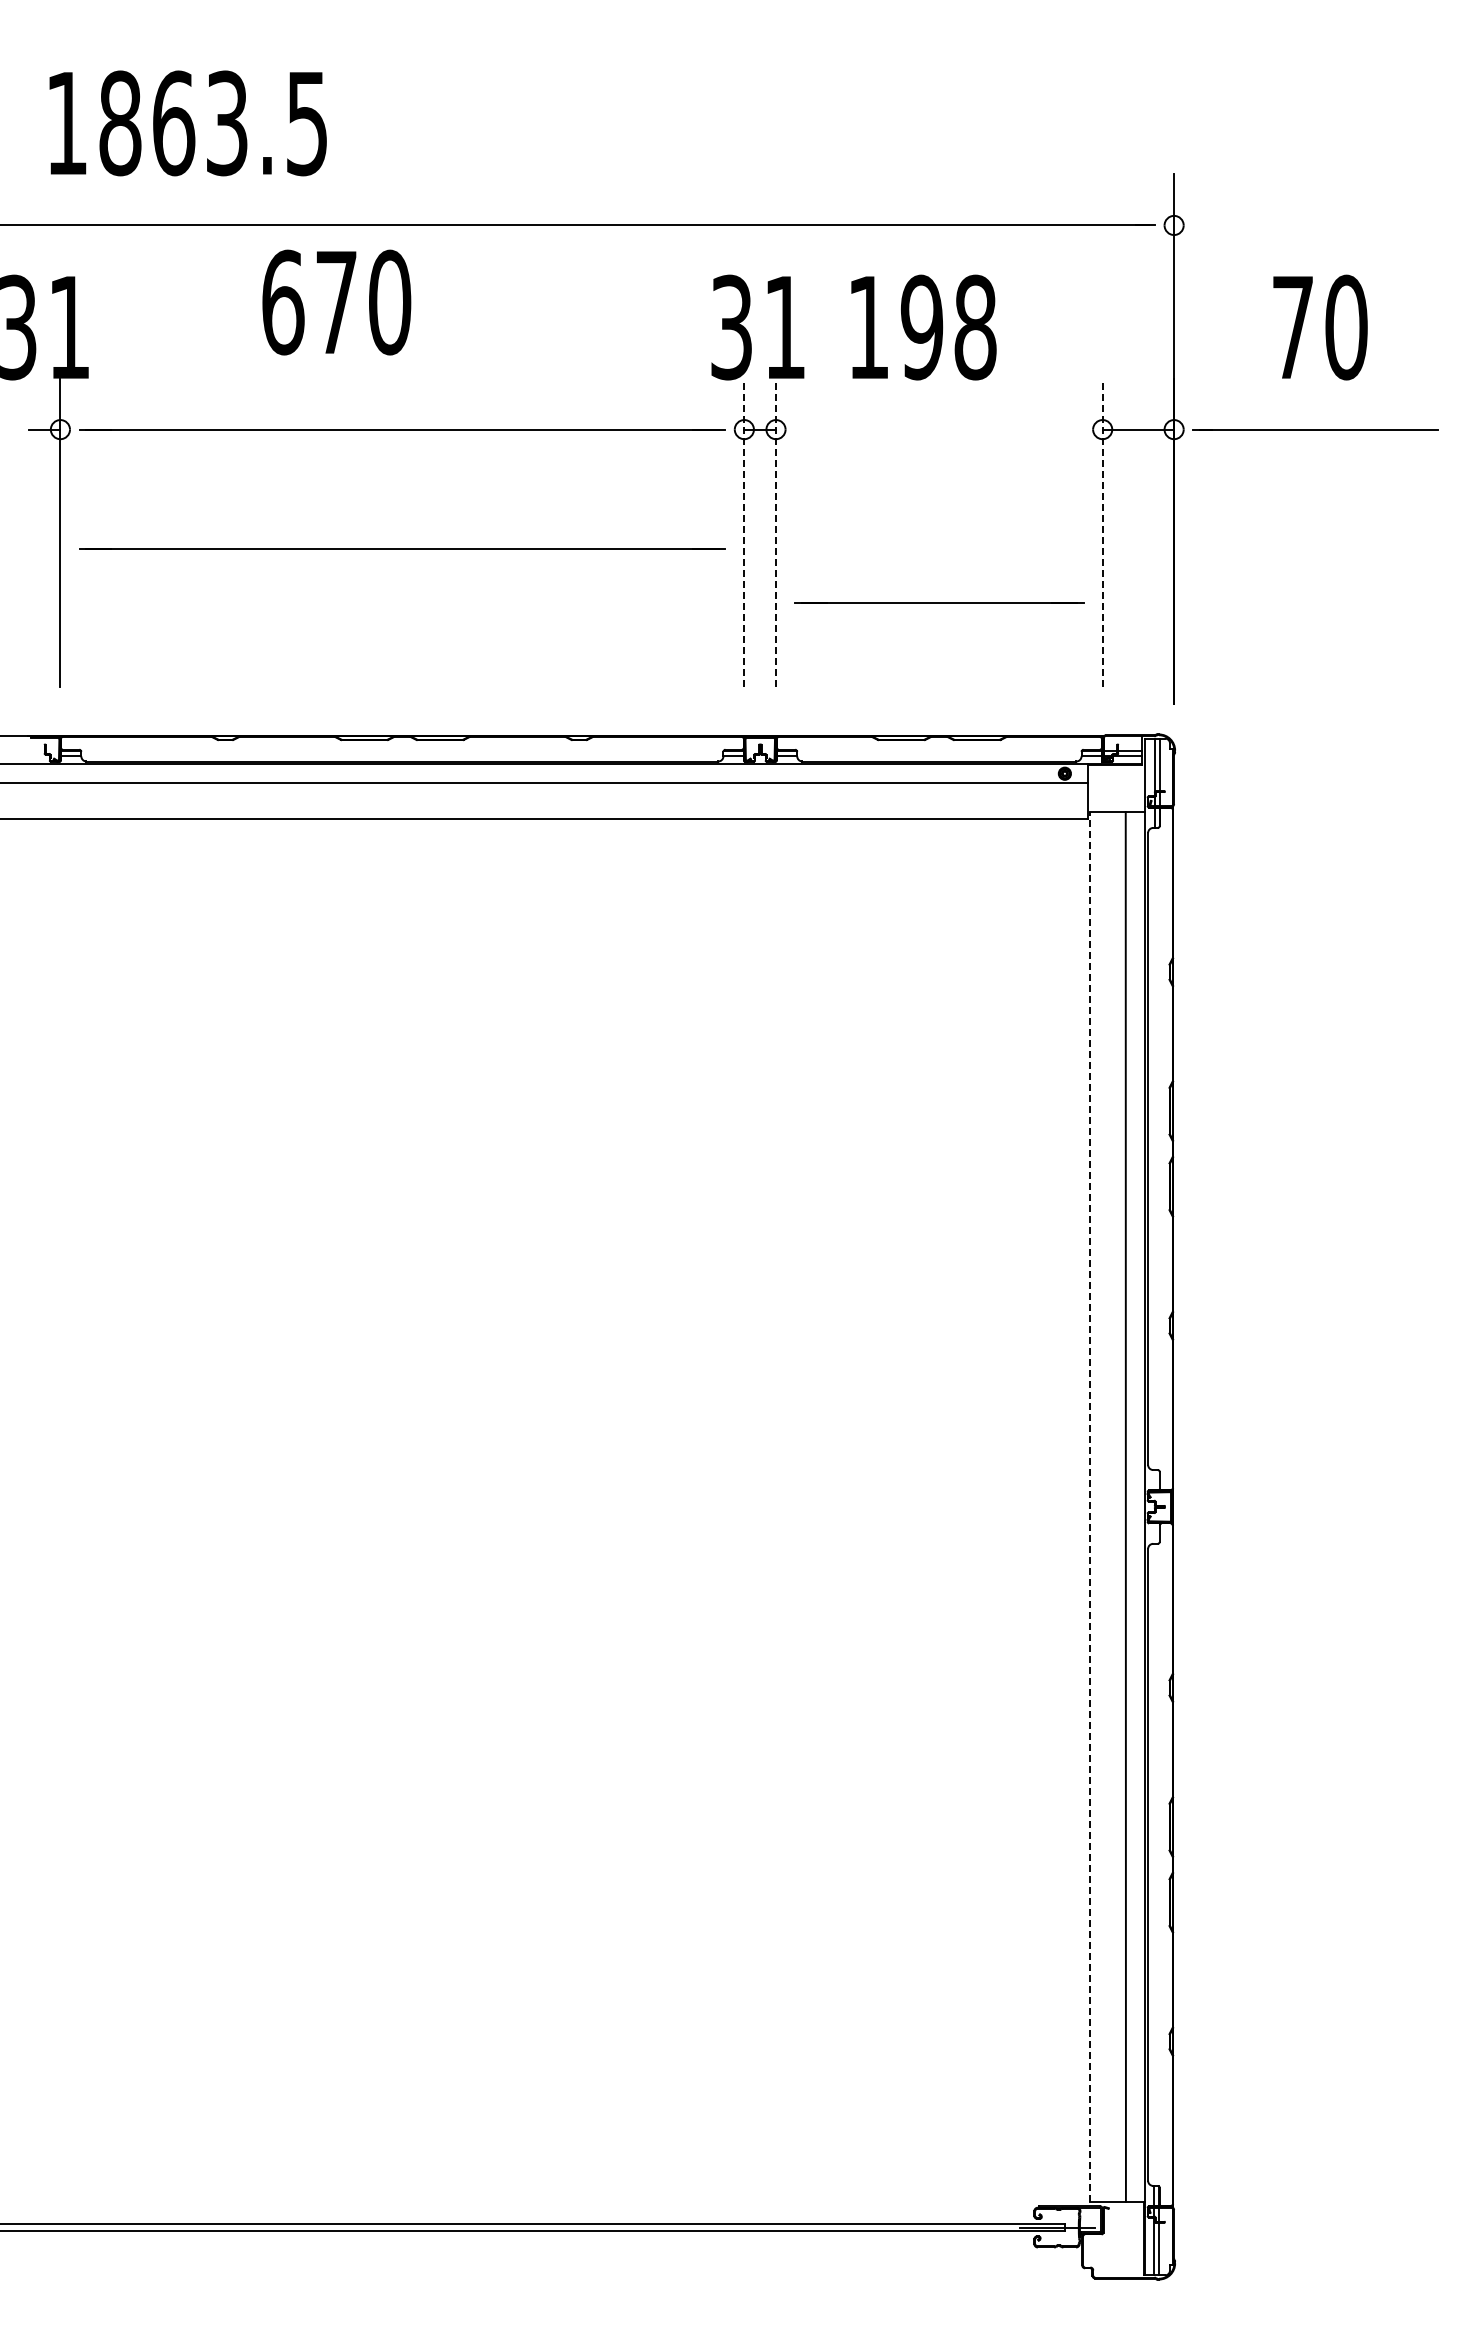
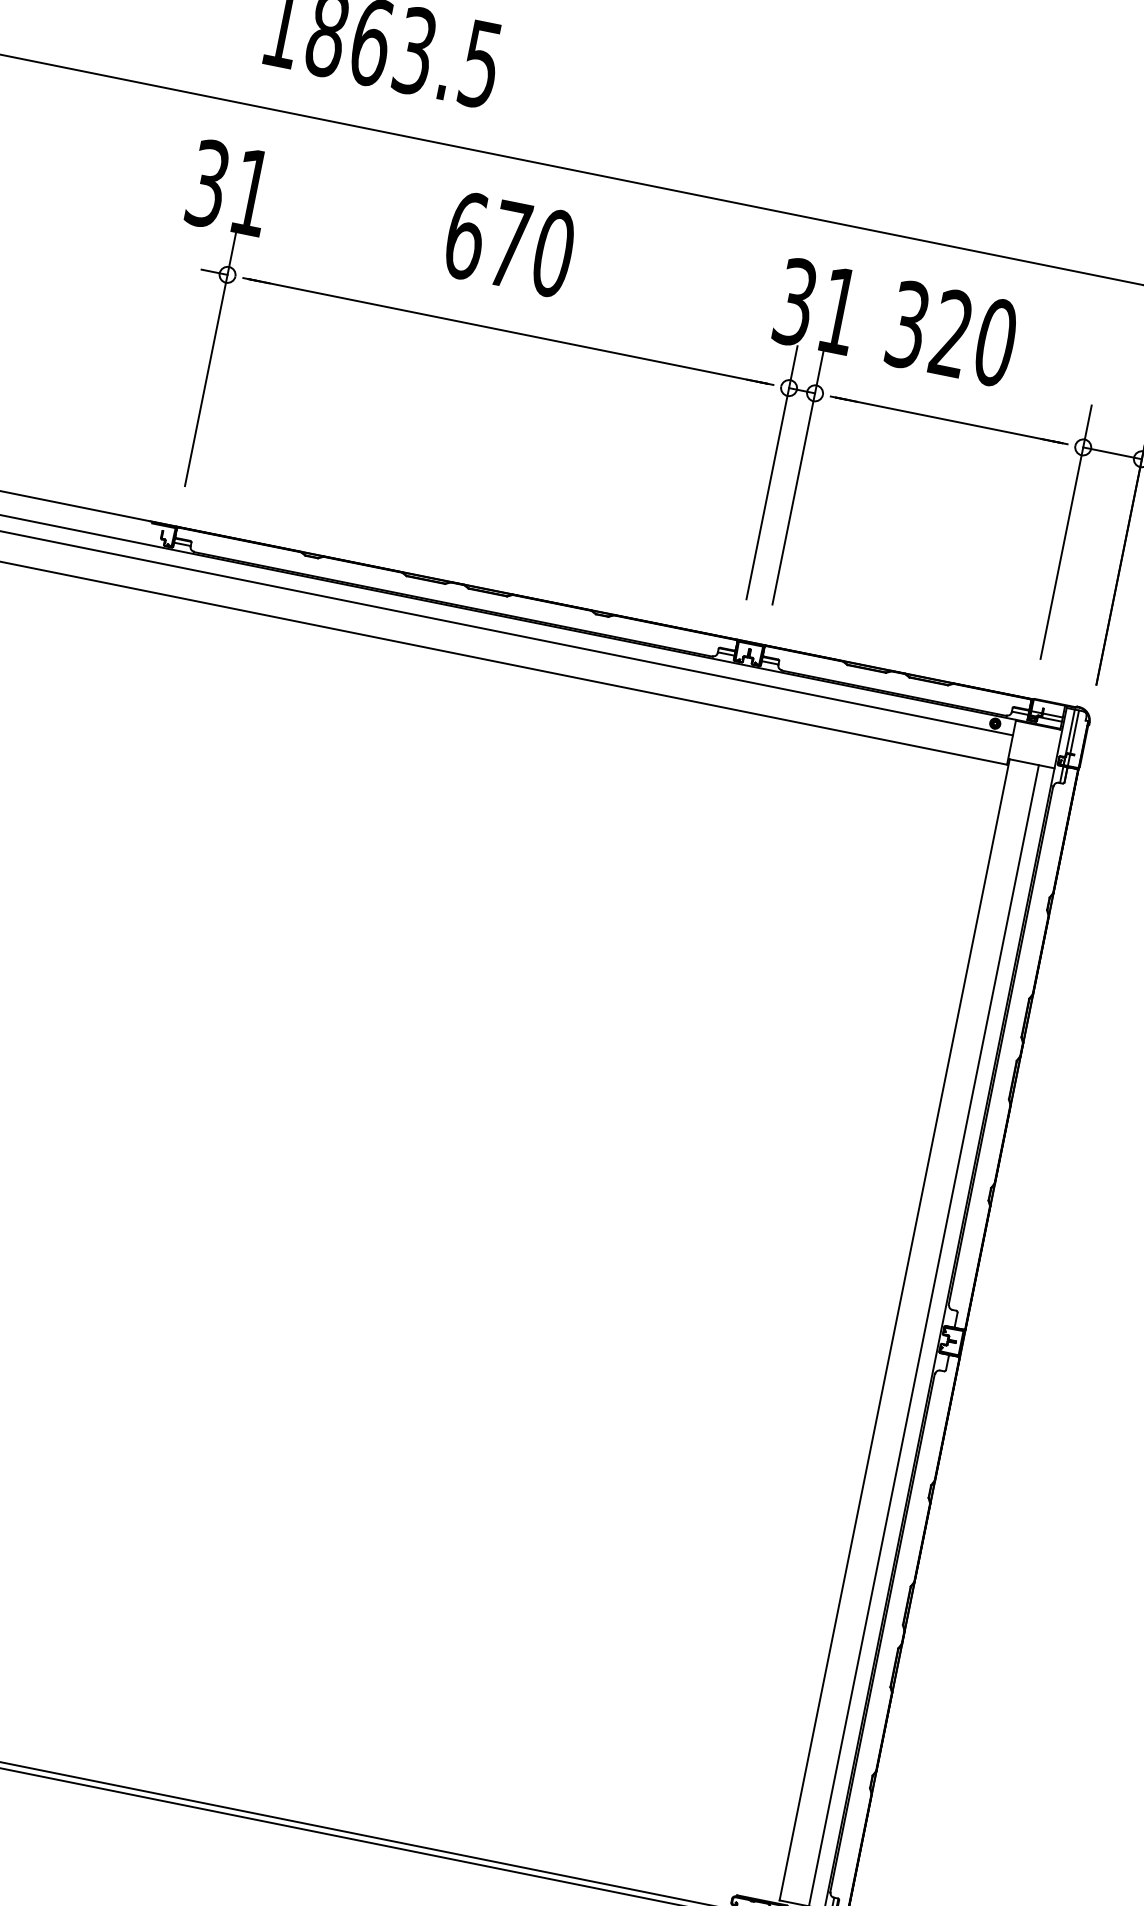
text: (336, 302) -> (509, 244), moved
text: (922, 327) -> (952, 333), 198 -> 320
line: (744, 532) -> (772, 472), dashed -> solid
line: (776, 532) -> (798, 477), dashed -> solid
line: (1102, 532) -> (1066, 531), dashed -> solid
line: (402, 548) -> (488, 429), removed
line: (939, 602) -> (949, 420), moved
line: (1090, 1506) -> (894, 1329), dashed -> solid

